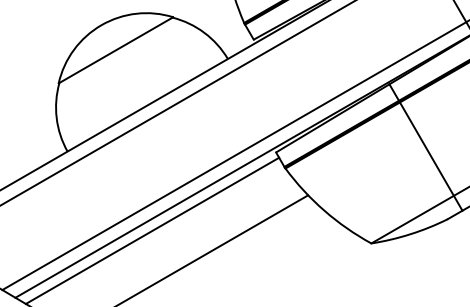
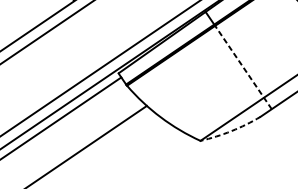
line: (430, 156) -> (242, 67), solid -> dashed
arc: (410, 234) -> (231, 131), solid -> dashed

